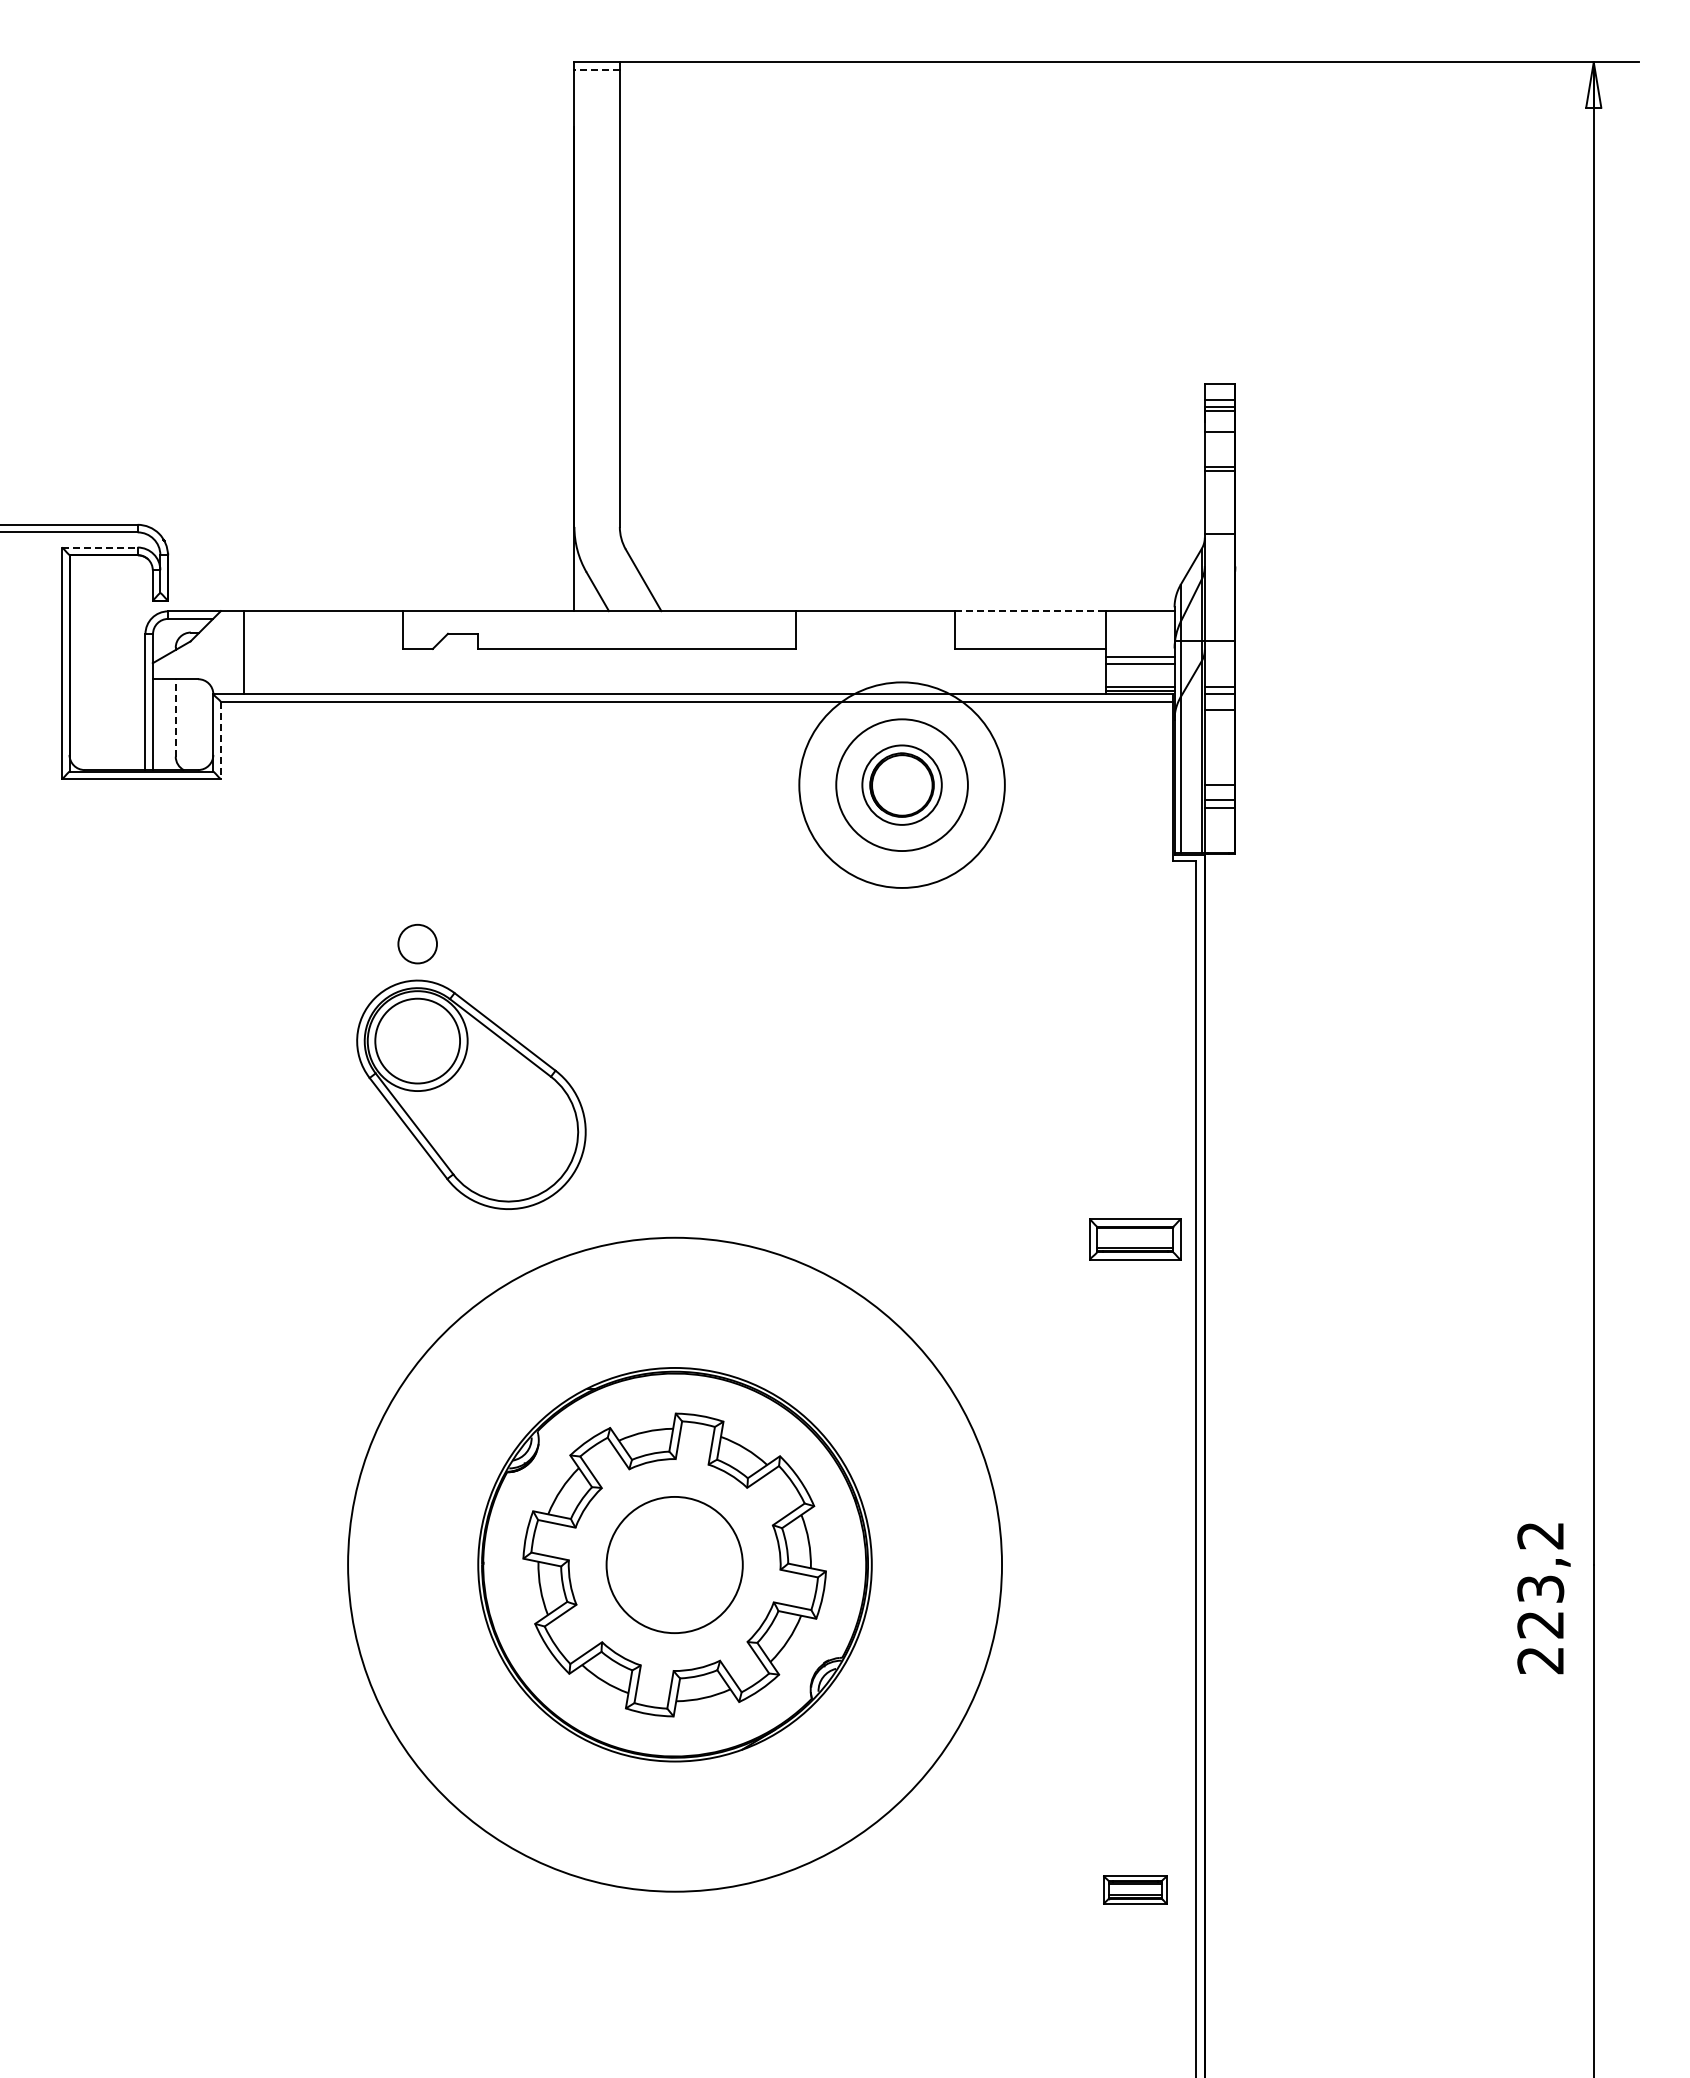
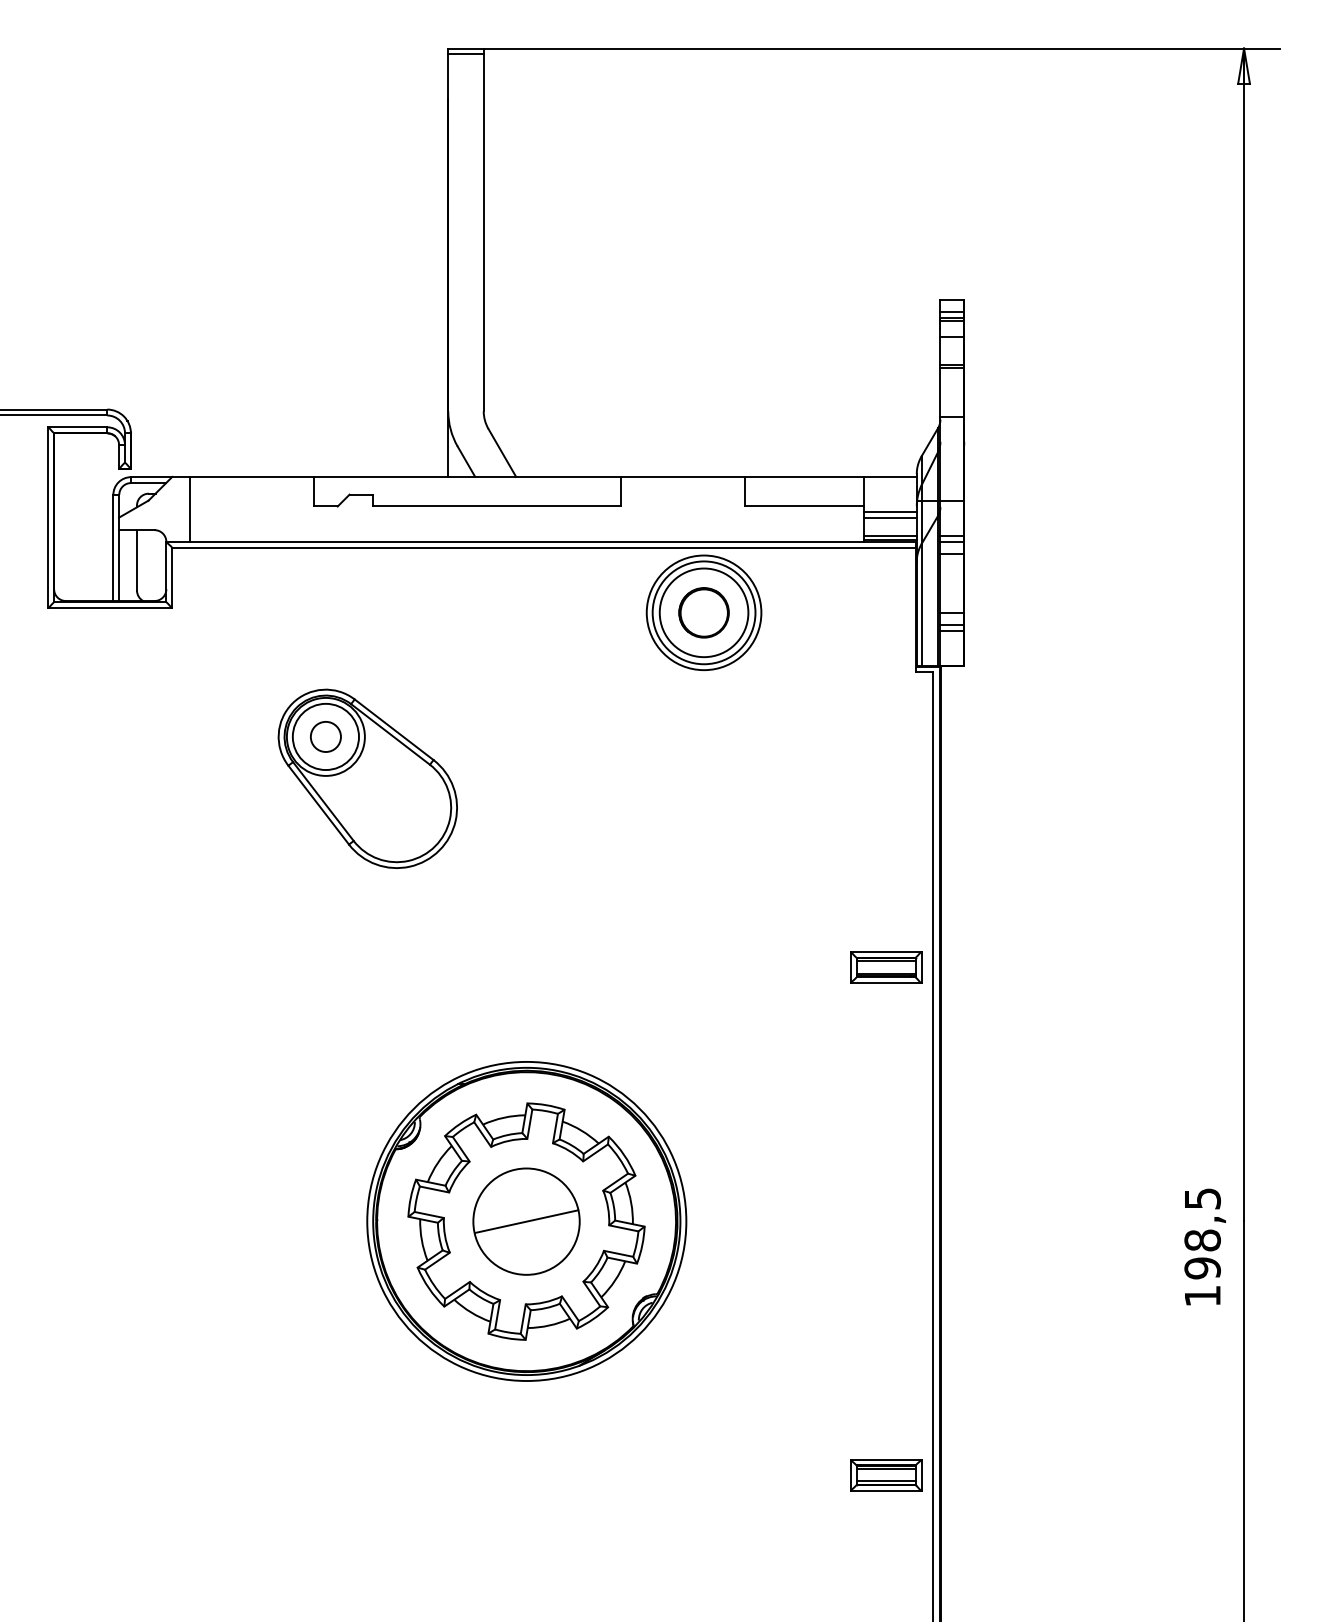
line: (597, 69) -> (466, 54), dashed -> solid
line: (99, 547) -> (77, 427), dashed -> solid
line: (1030, 611) -> (804, 477), dashed -> solid
line: (175, 717) -> (136, 560), dashed -> solid
line: (220, 740) -> (171, 577), dashed -> solid
circle: (901, 784) -> (703, 612), size x0.71
circle: (901, 784) -> (703, 612), size x1.43
part: (471, 1094) -> (367, 778), moved
line: (1135, 1231) -> (886, 961), added
circle: (674, 1564) -> (526, 1221), size x0.62
line: (674, 1564) -> (526, 1221), added
text: (1540, 1598) -> (1202, 1247), 223,2 -> 198,5
part: (1135, 1889) -> (886, 1474), size x1.43

